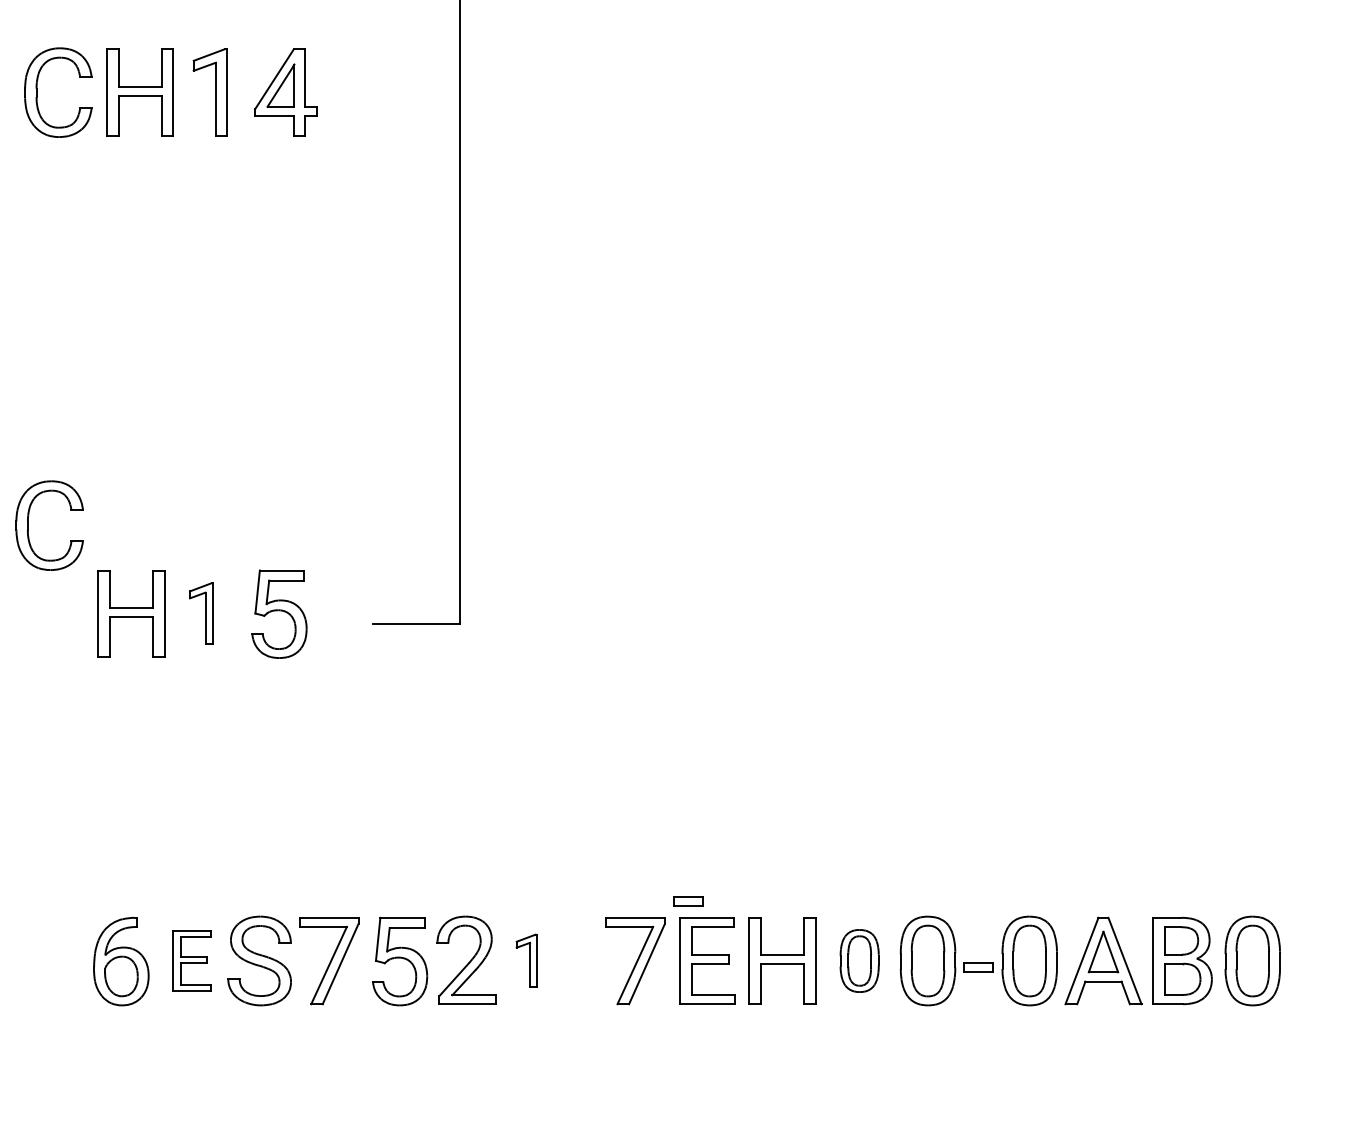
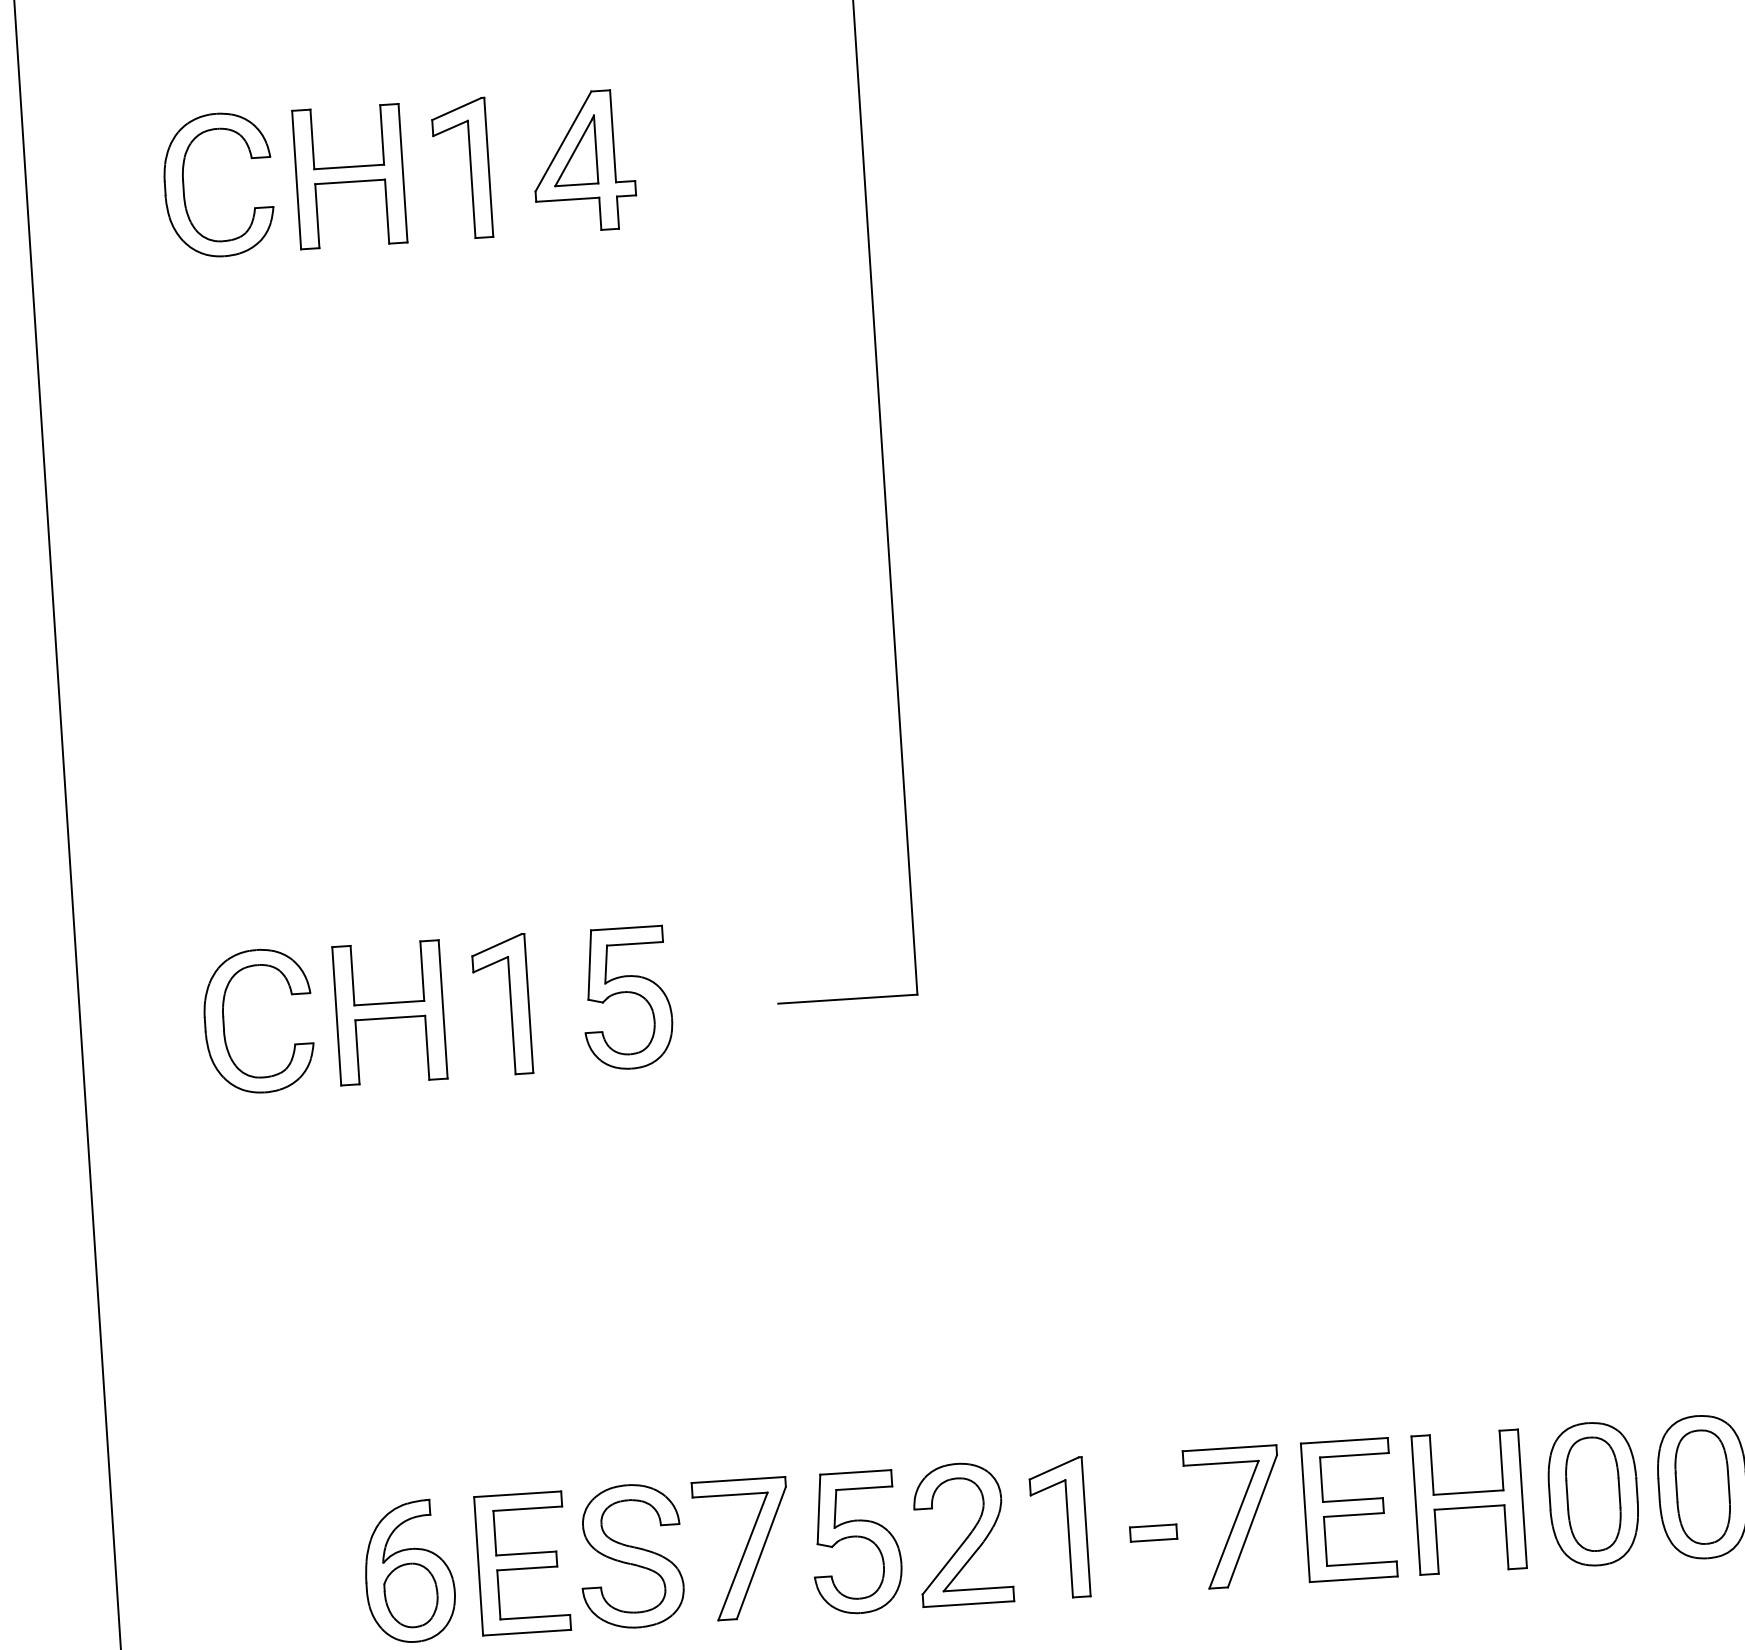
part: (28, 525) -> (224, 1023), moved
part: (201, 613) -> (501, 1005), size x1.43
part: (688, 901) -> (1154, 1533), moved
part: (191, 960) -> (521, 1562), size x1.43
part: (526, 960) -> (1058, 1527), size x1.67
part: (859, 960) -> (1592, 1493), size x1.43

